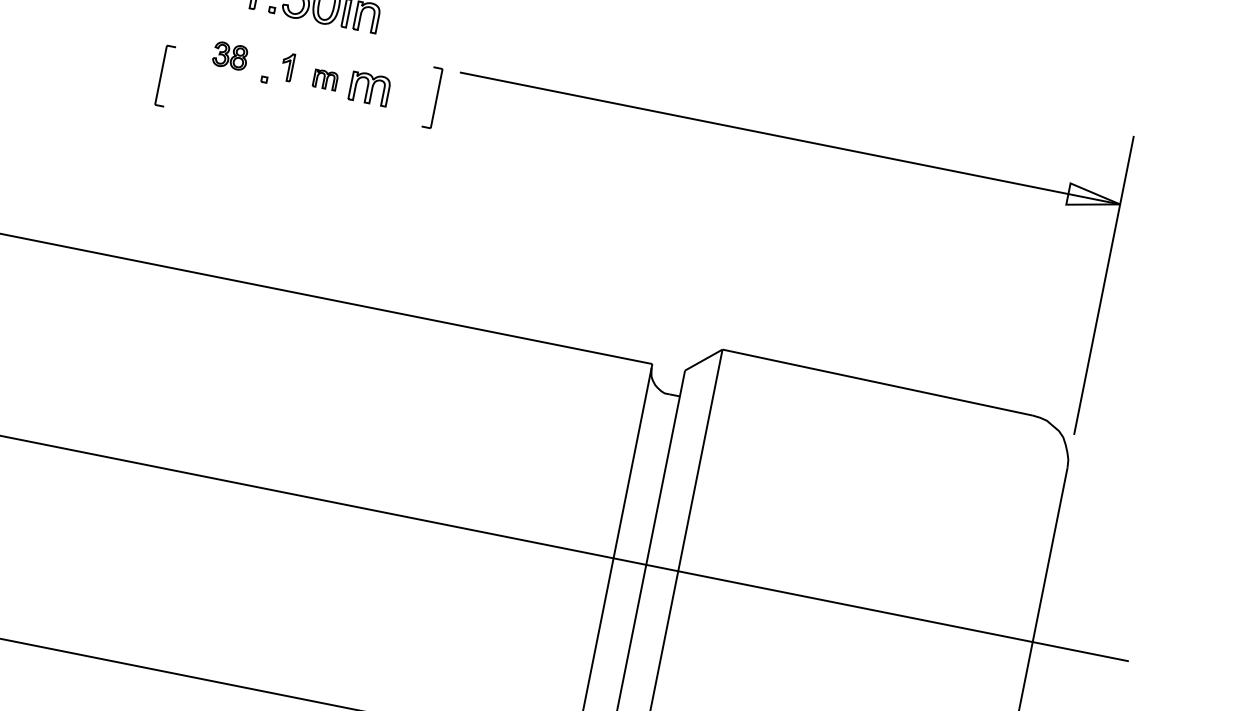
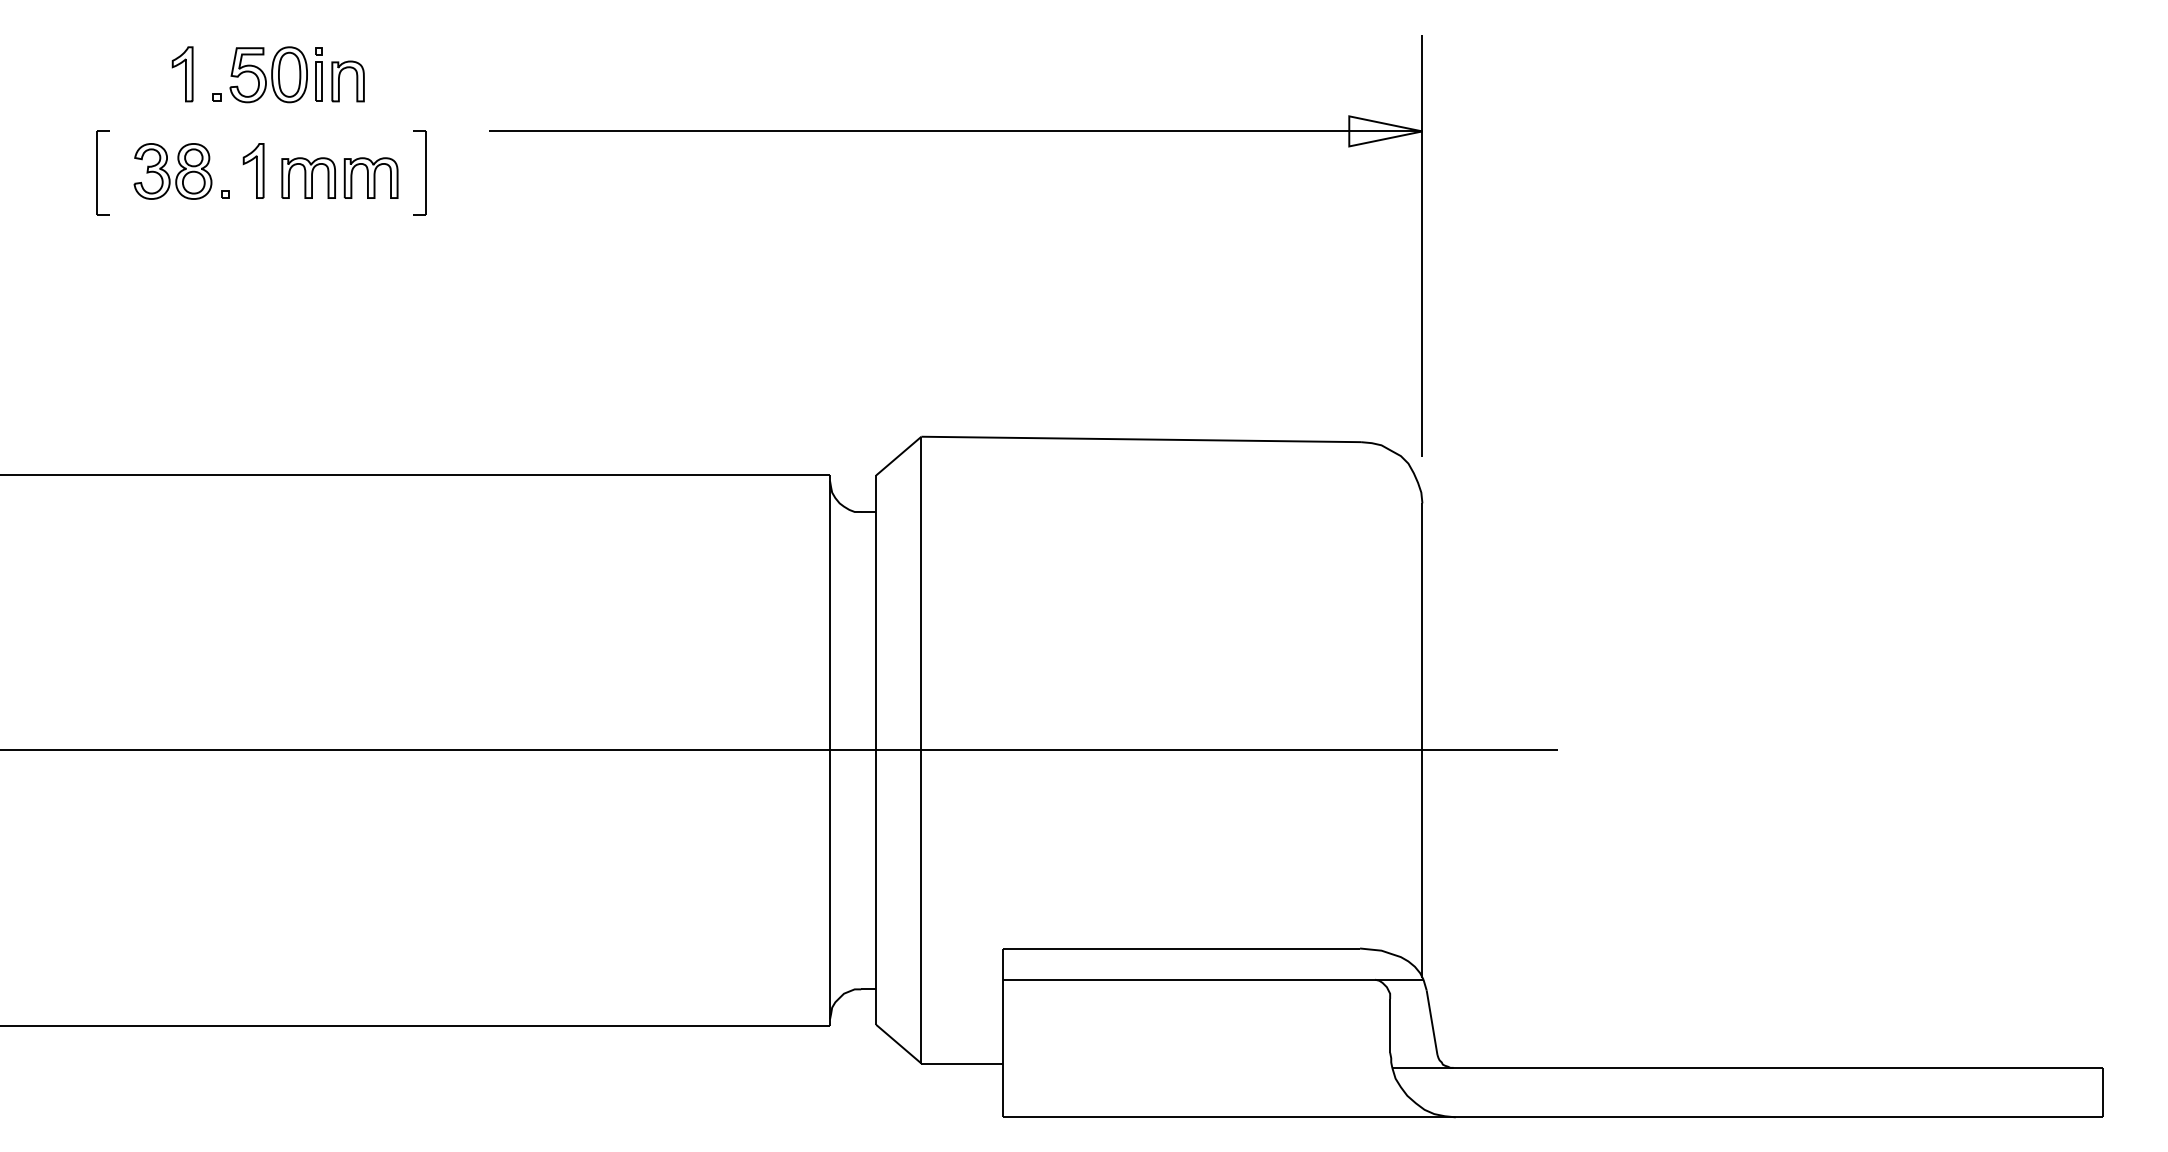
part: (230, 56) -> (172, 171), size x1.67
part: (287, 66) -> (253, 170), size x1.43
part: (165, 75) -> (102, 172), moved
part: (325, 79) -> (308, 177), size x1.67
part: (432, 97) -> (419, 172), moved

